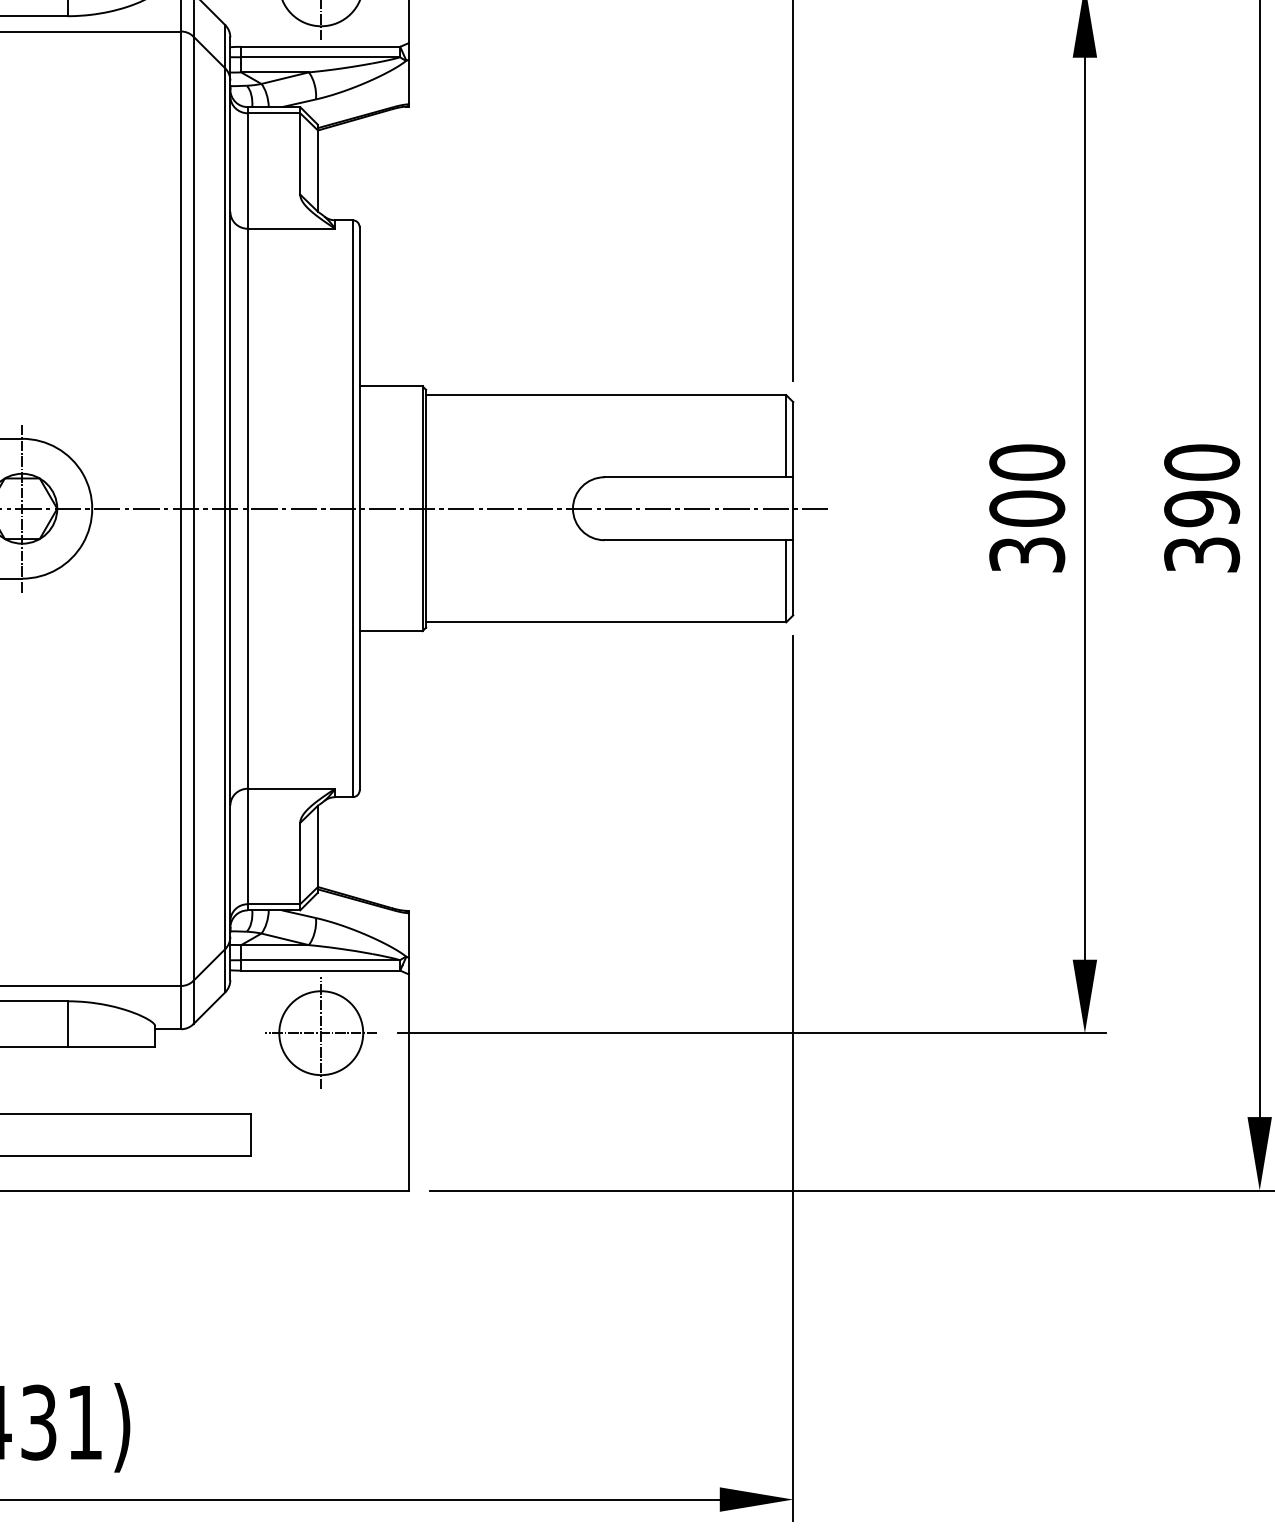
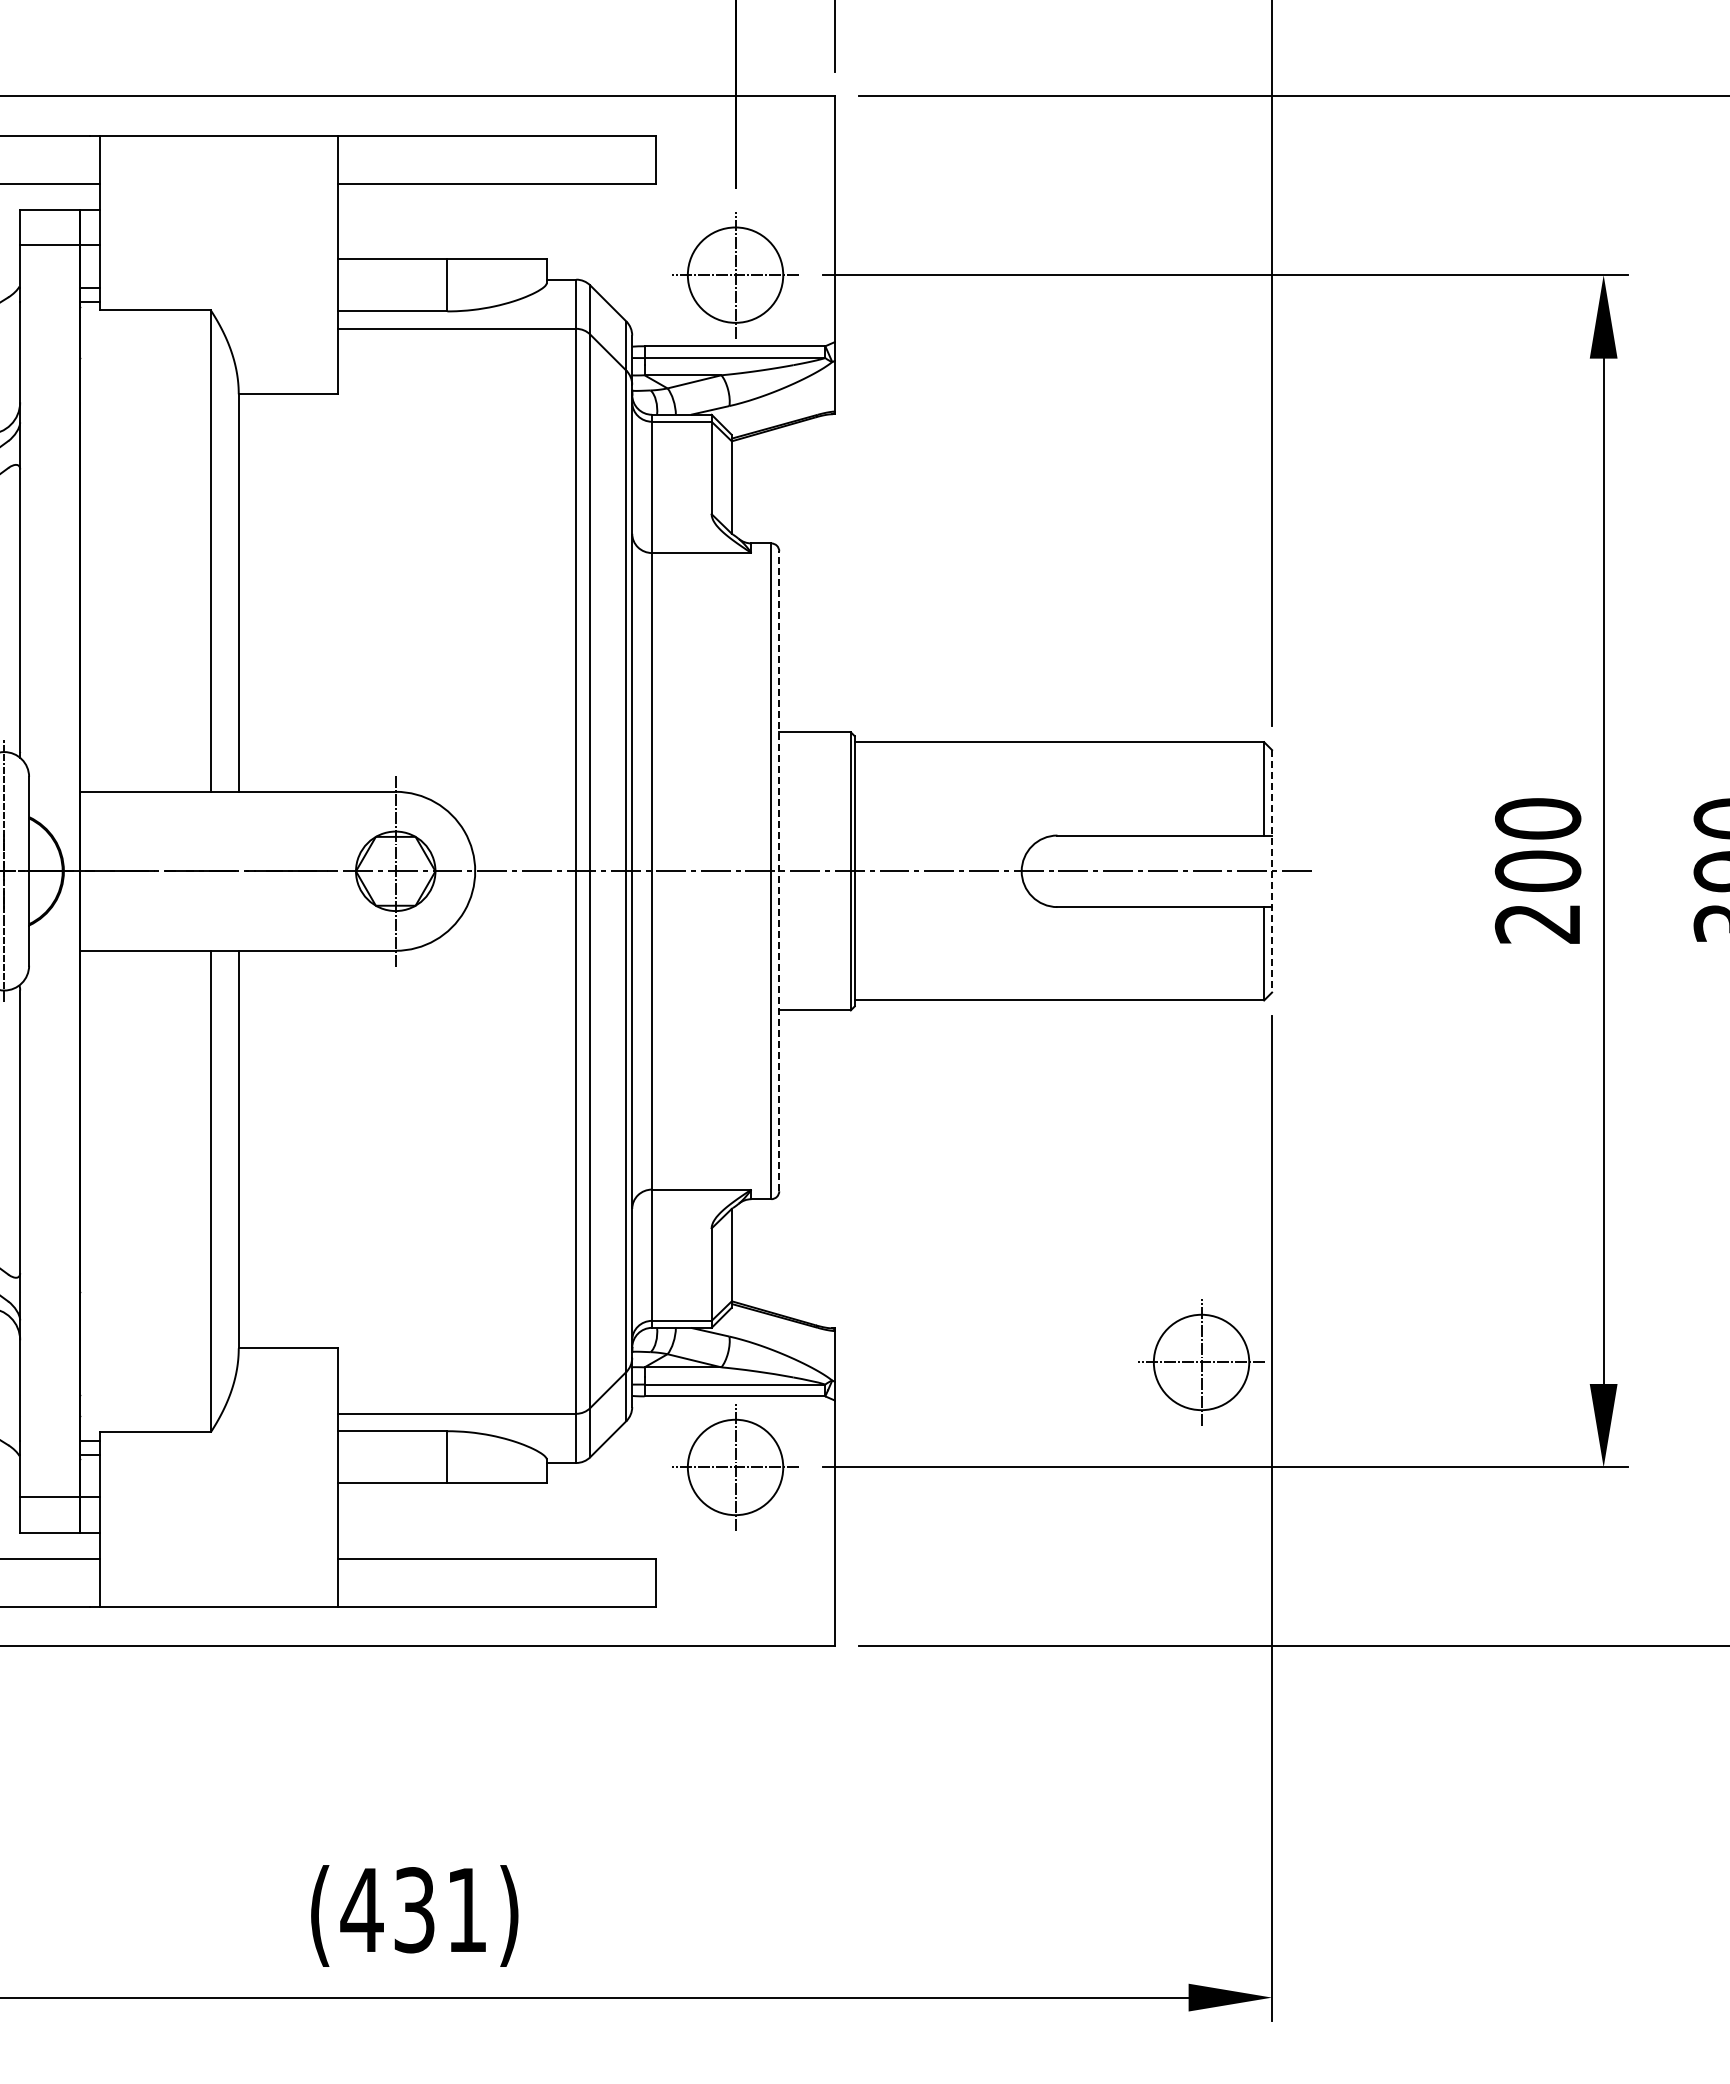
line: (359, 508) -> (779, 871), solid -> dashed
line: (793, 508) -> (1272, 871), solid -> dashed
text: (1027, 554) -> (1538, 923), 300 -> 200
part: (731, 940) -> (1201, 1362), added

